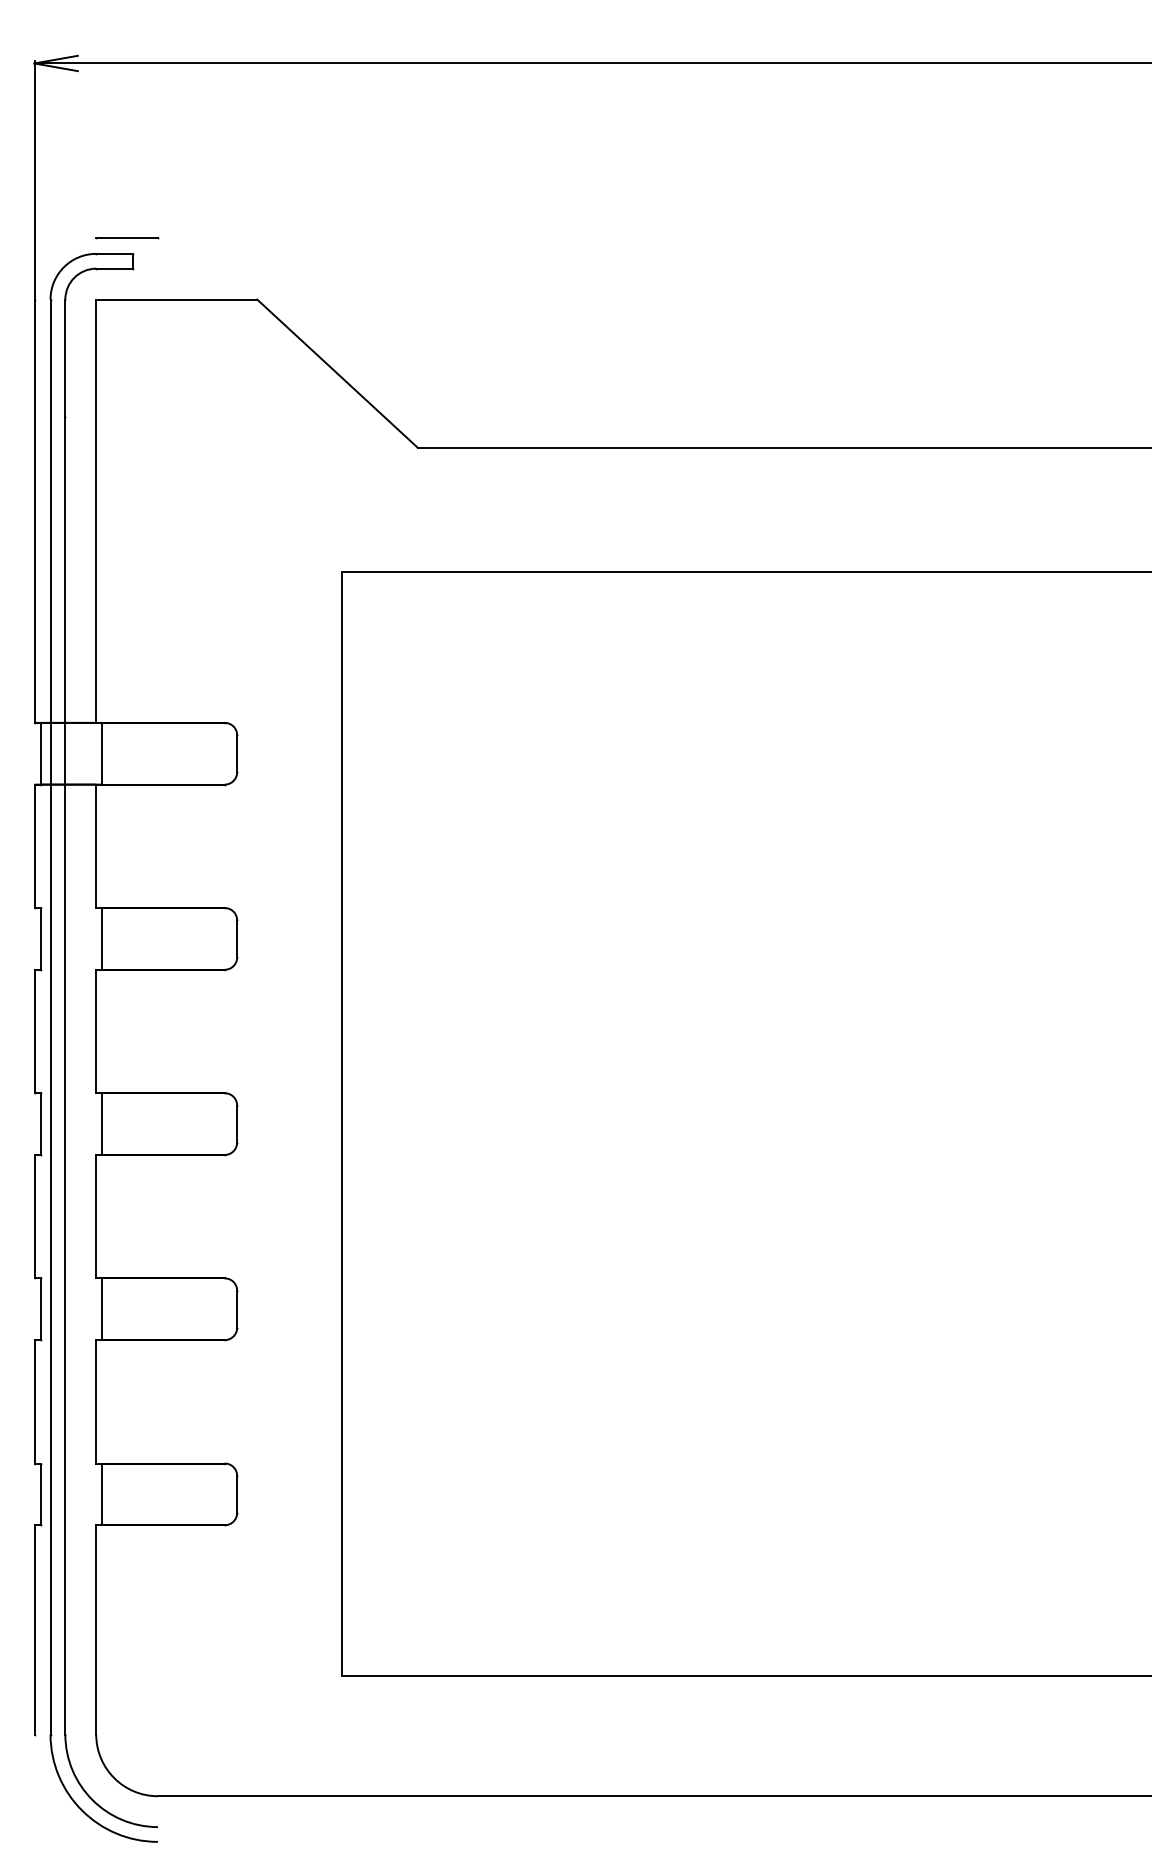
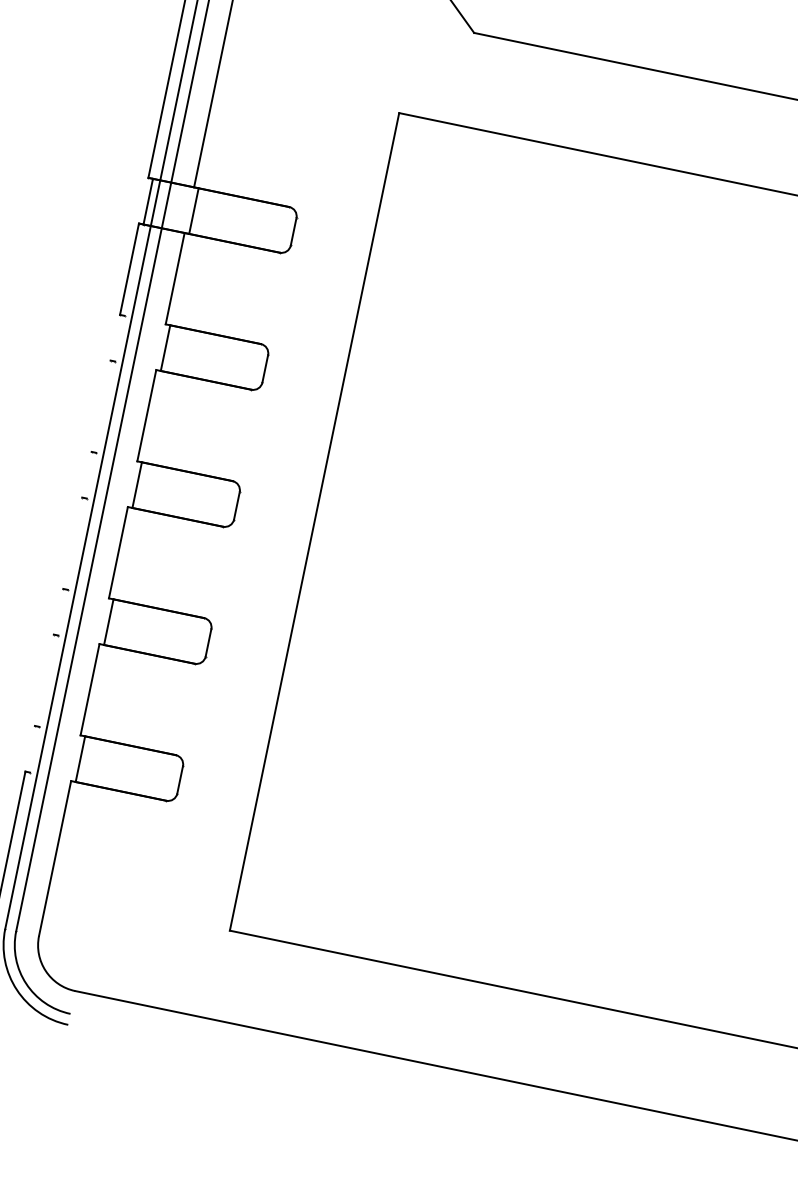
line: (40, 938) -> (119, 338), removed
line: (34, 1031) -> (101, 406), removed
line: (40, 1123) -> (91, 475), removed
line: (34, 1216) -> (72, 543), removed
line: (40, 1309) -> (62, 612), removed
line: (34, 1401) -> (44, 680), removed
line: (40, 1494) -> (34, 749), removed

